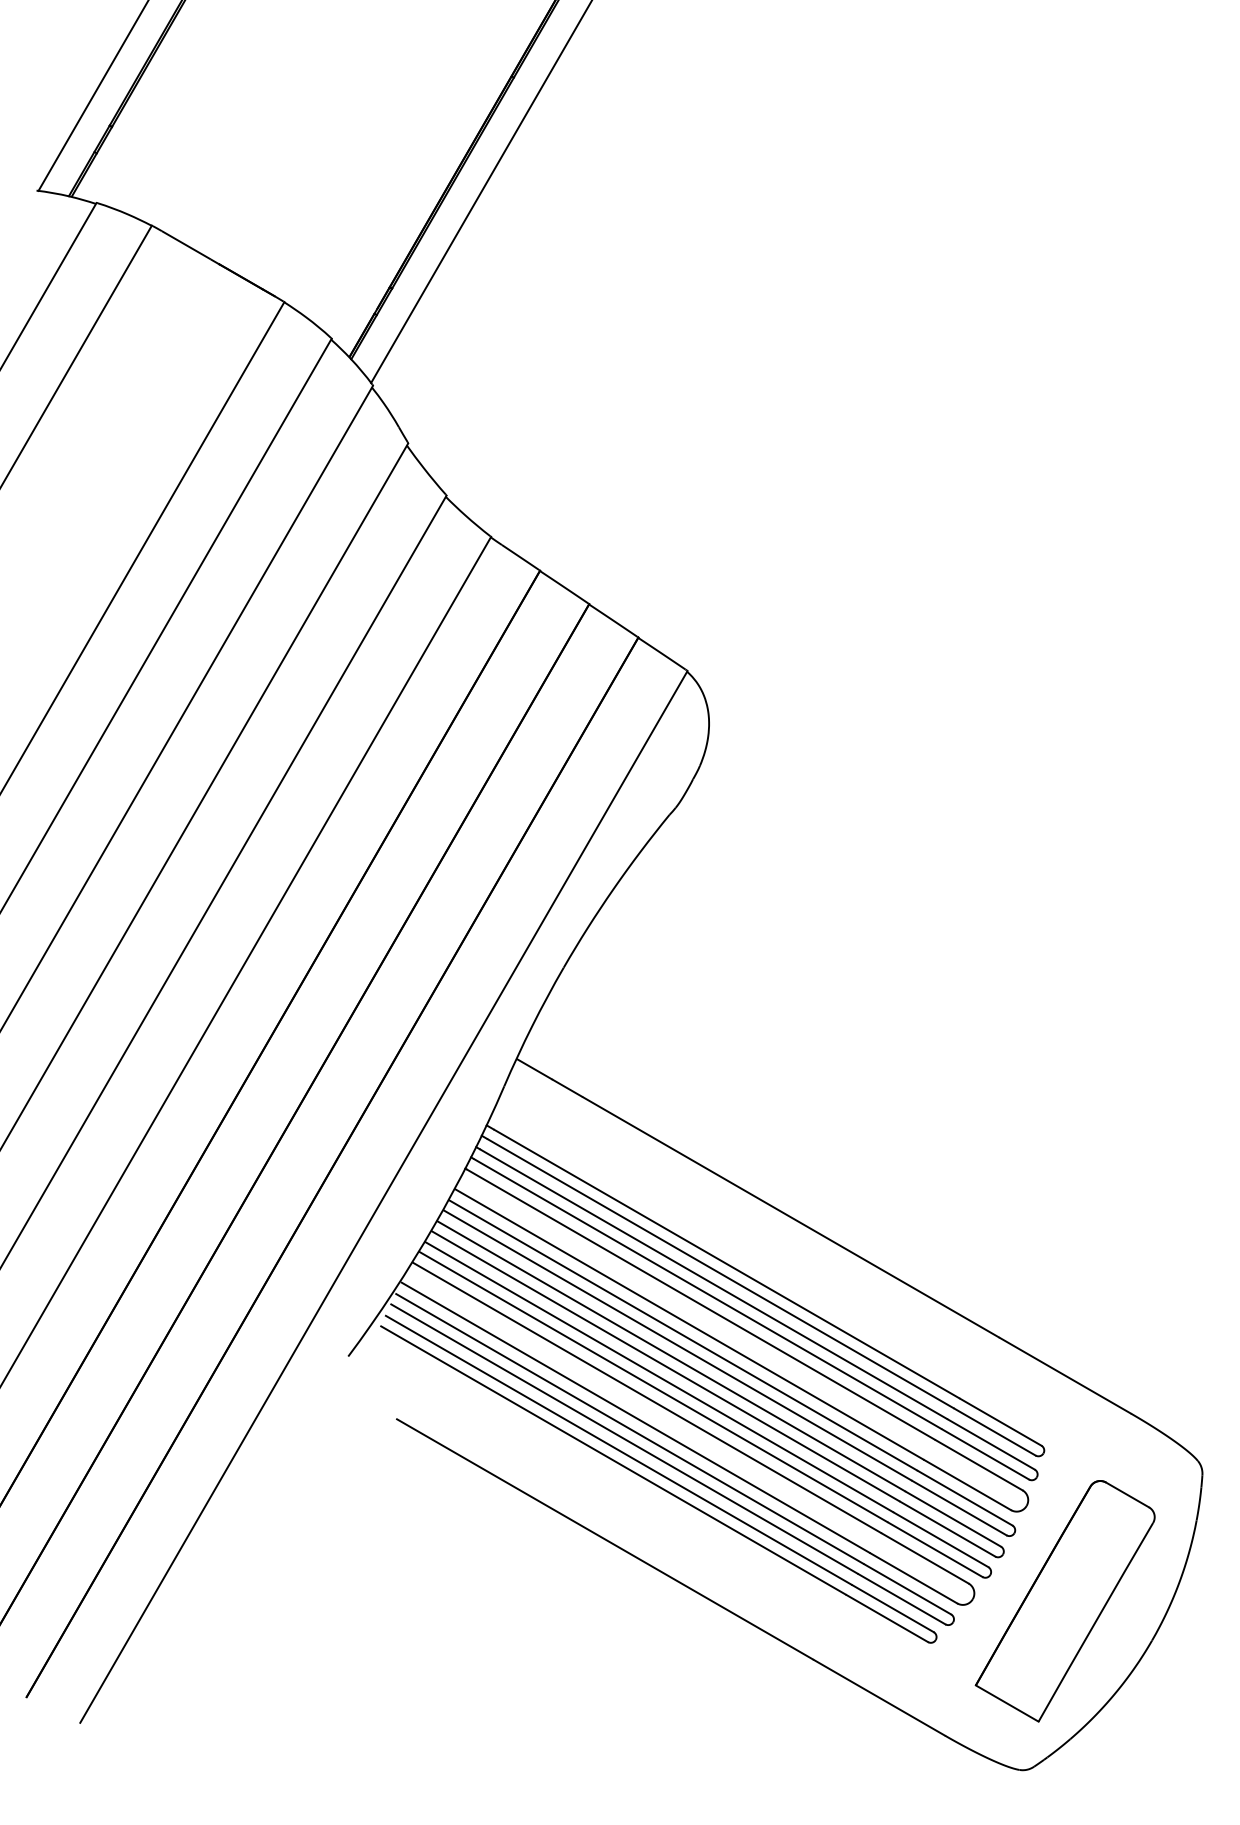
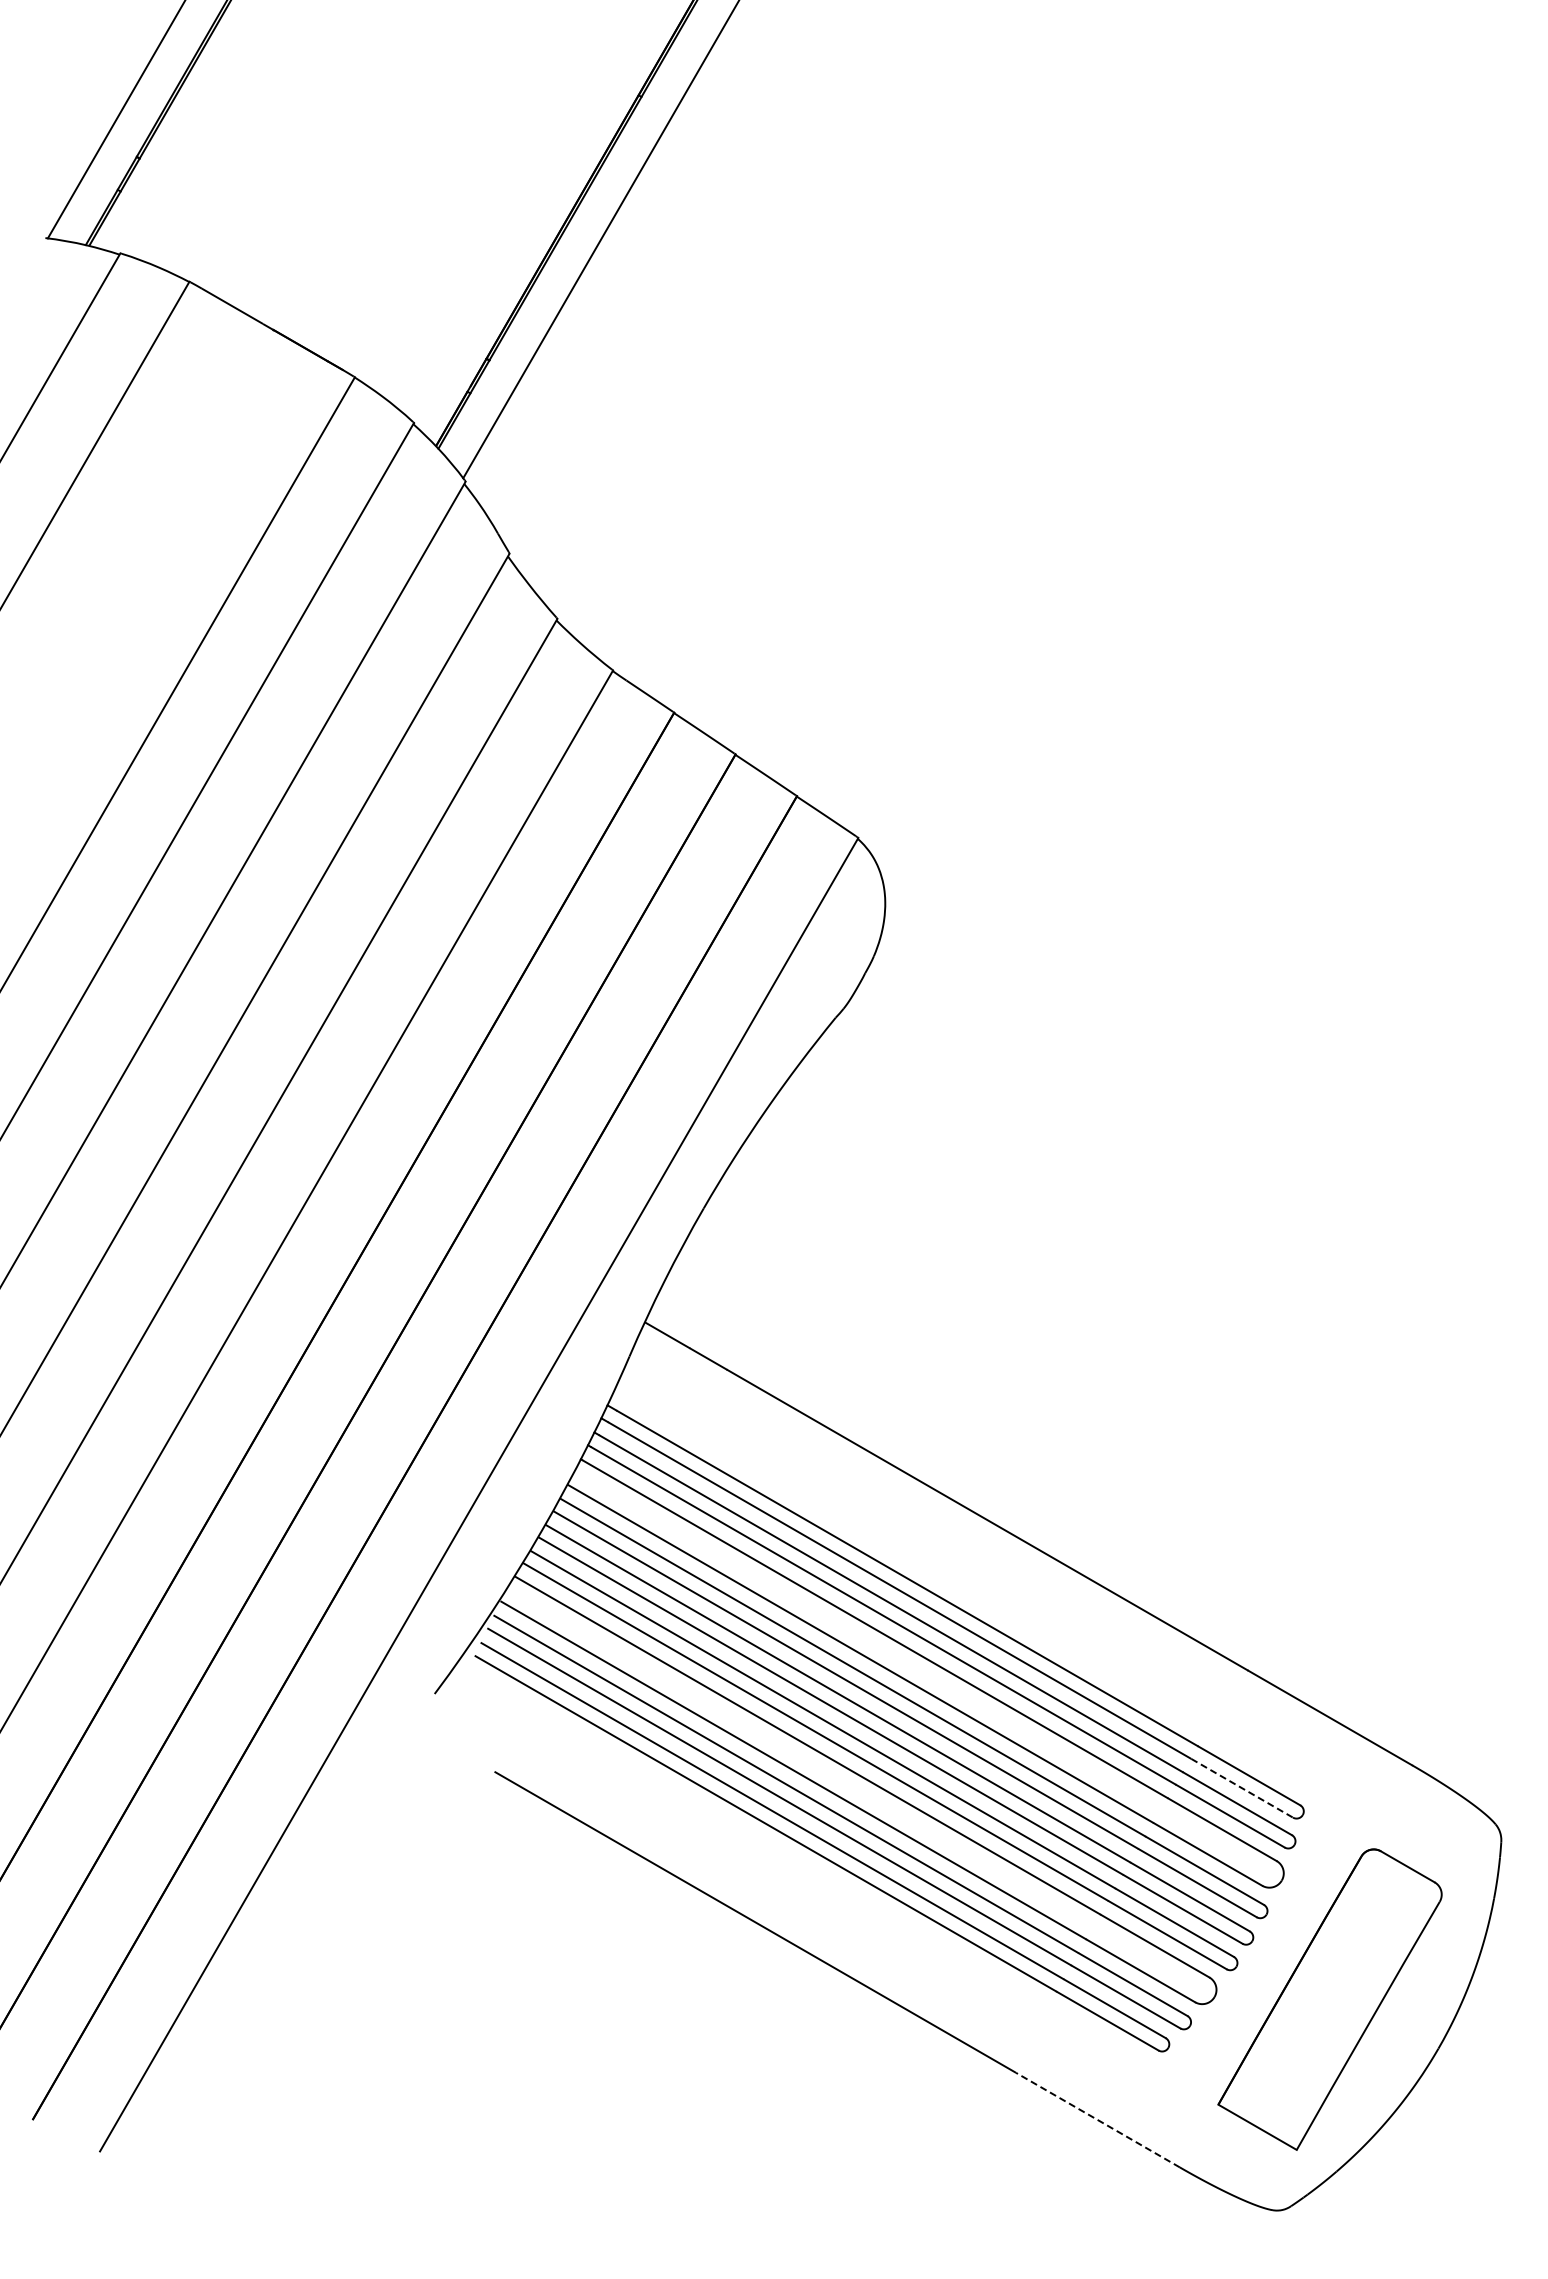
line: (995, 1432) -> (1242, 1788), solid -> dashed
line: (879, 1698) -> (1098, 2120), solid -> dashed

